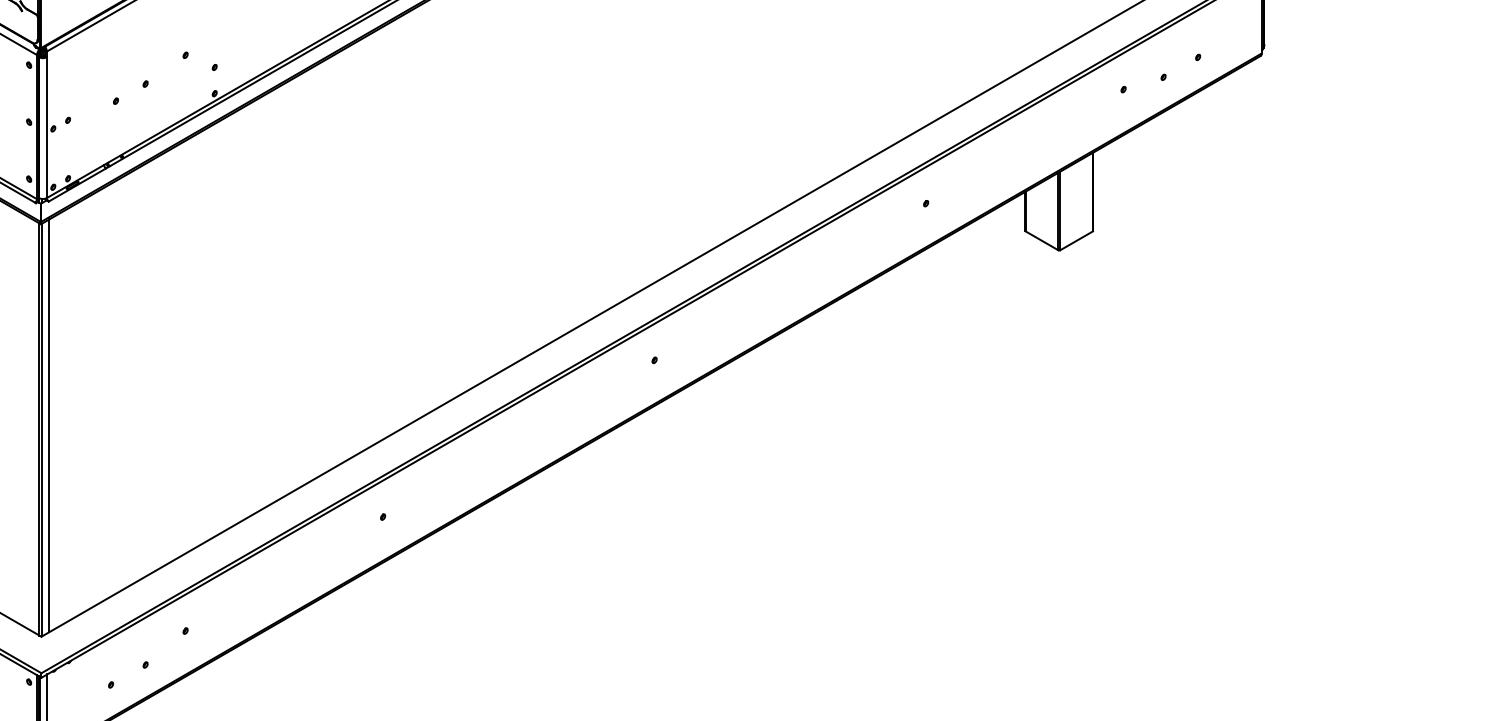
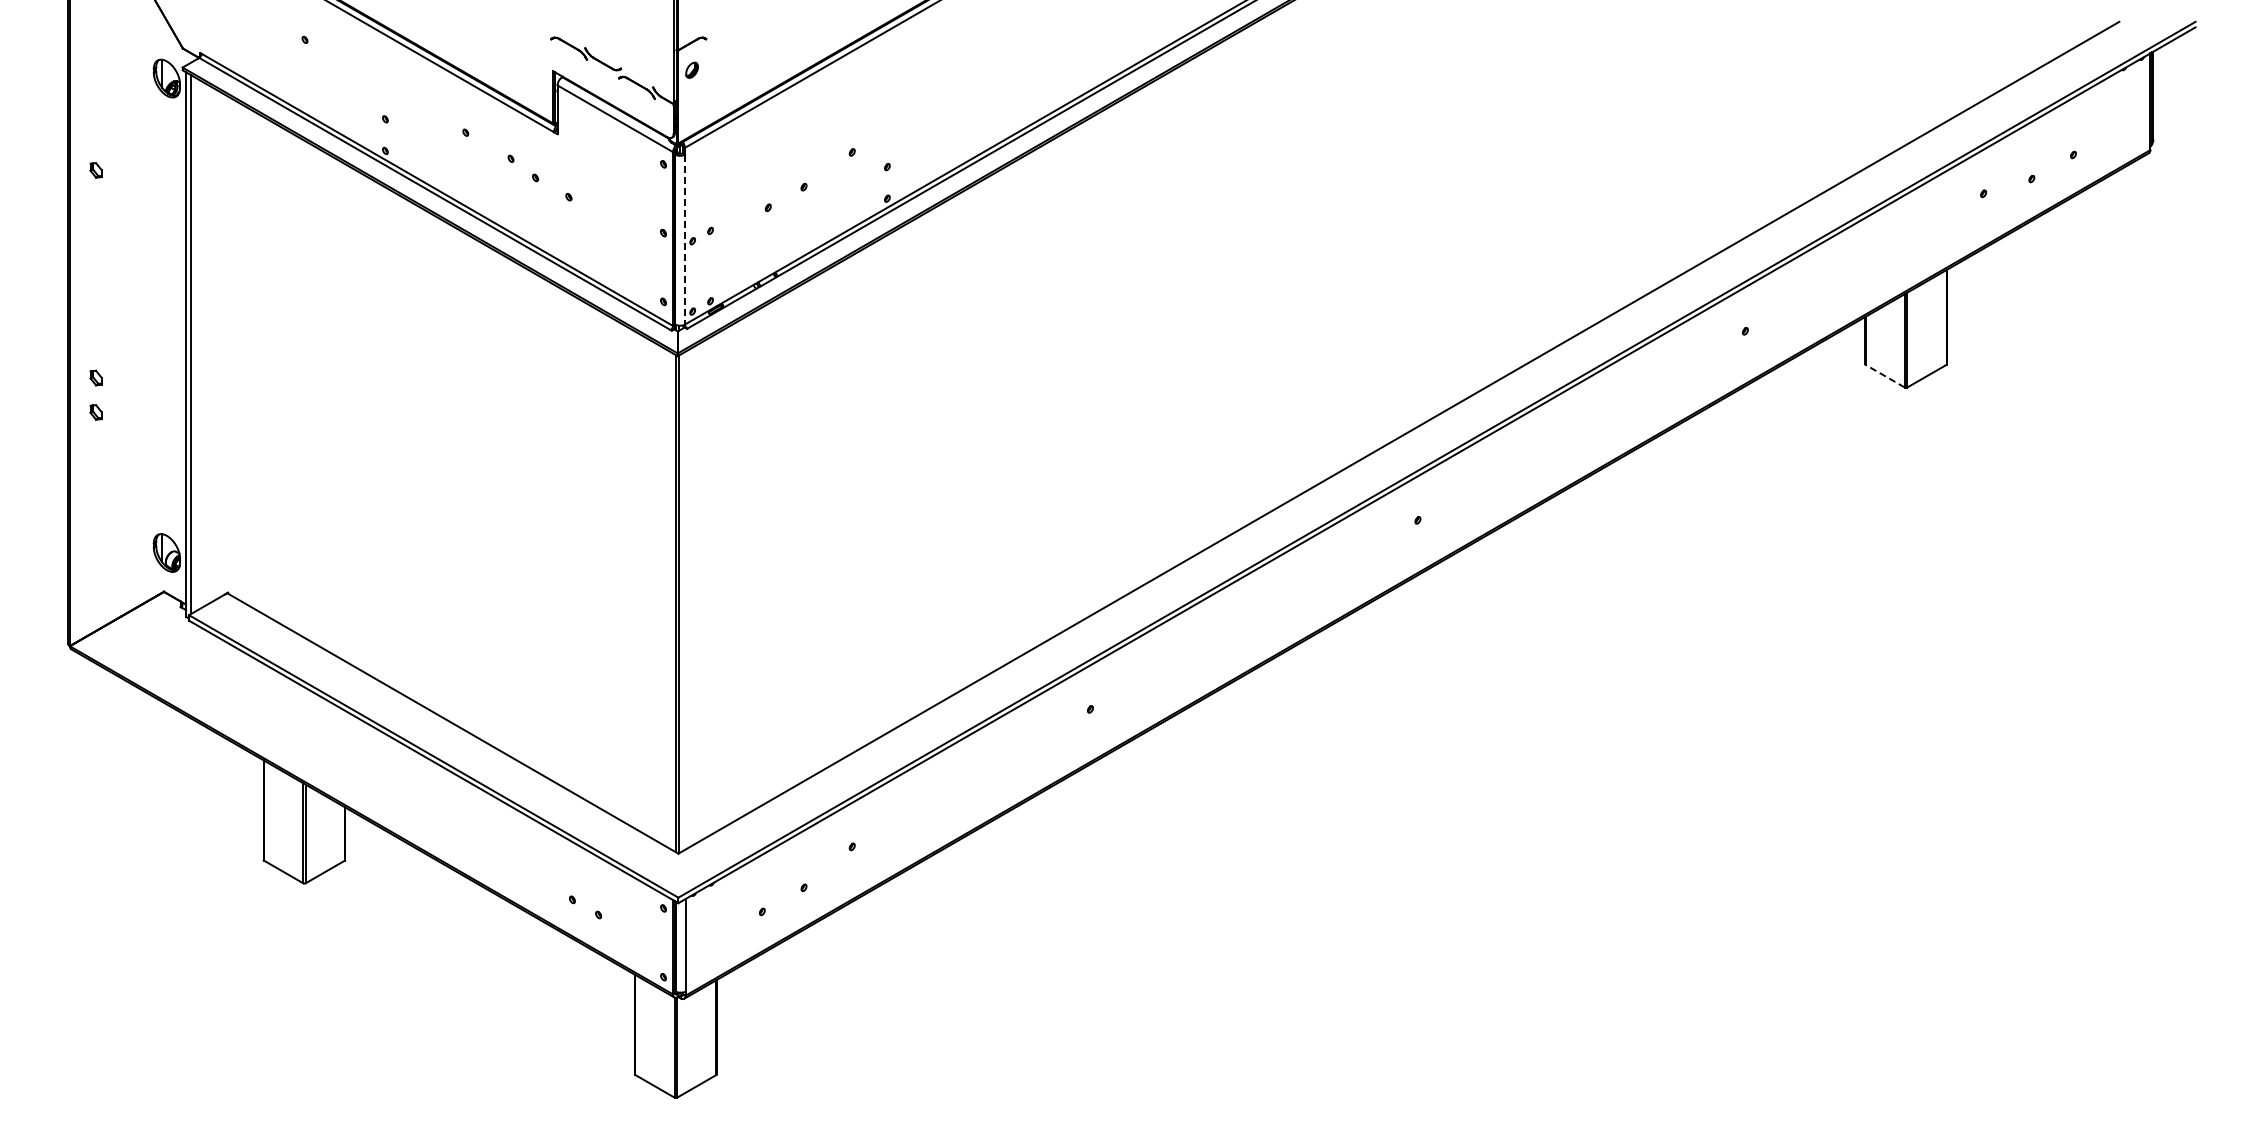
line: (46, 127) -> (684, 239), solid -> dashed
line: (1042, 241) -> (1885, 376), solid -> dashed
line: (49, 425) -> (687, 599), removed

